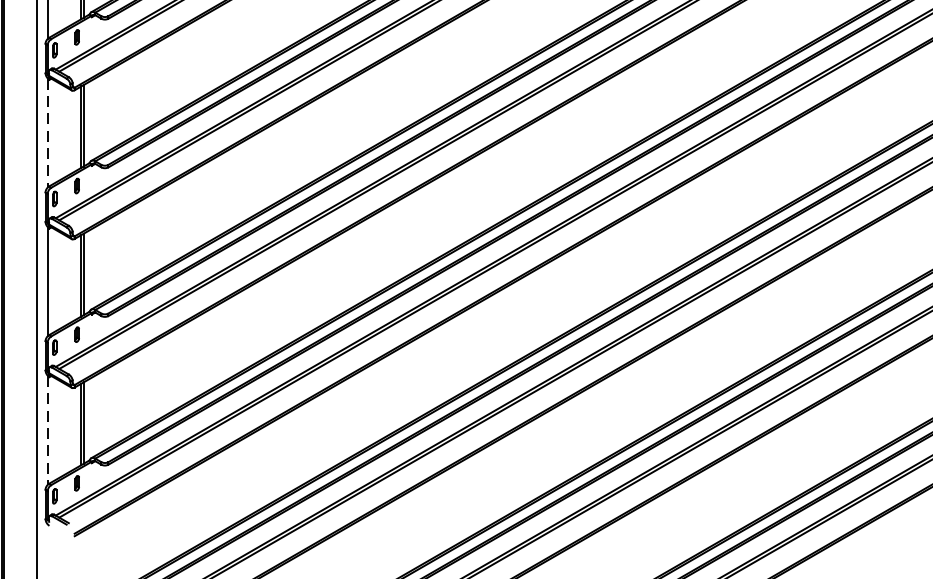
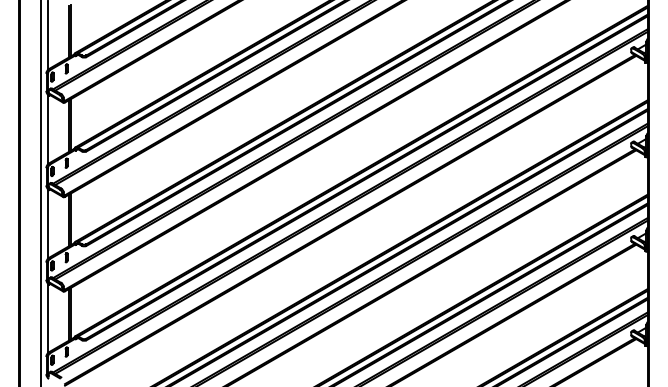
line: (48, 132) -> (48, 129), dashed -> solid
line: (48, 430) -> (48, 318), dashed -> solid

